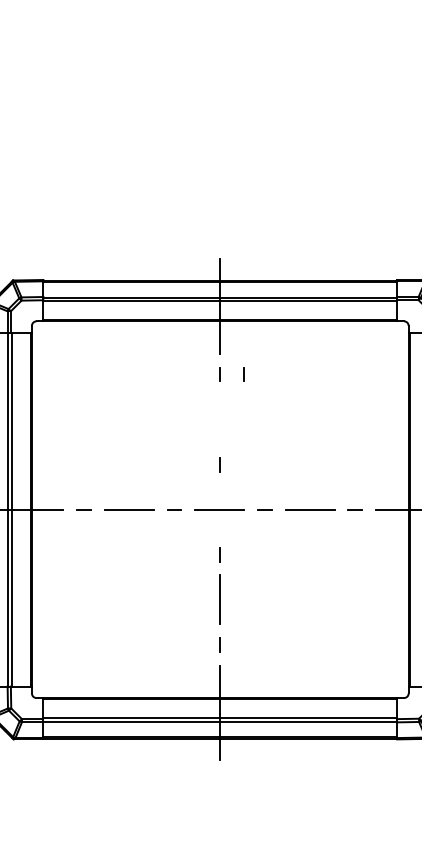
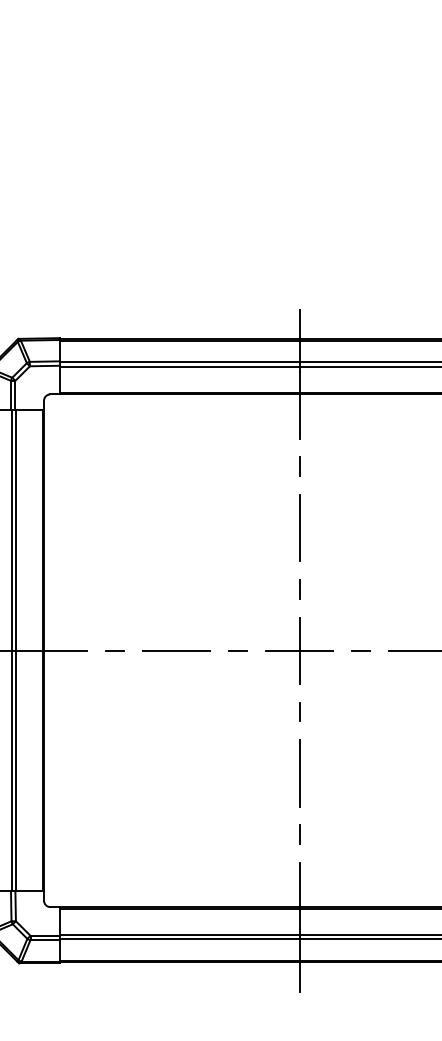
line: (243, 374) -> (331, 466), removed
line: (220, 419) -> (300, 528), added
line: (220, 509) -> (300, 650), added

